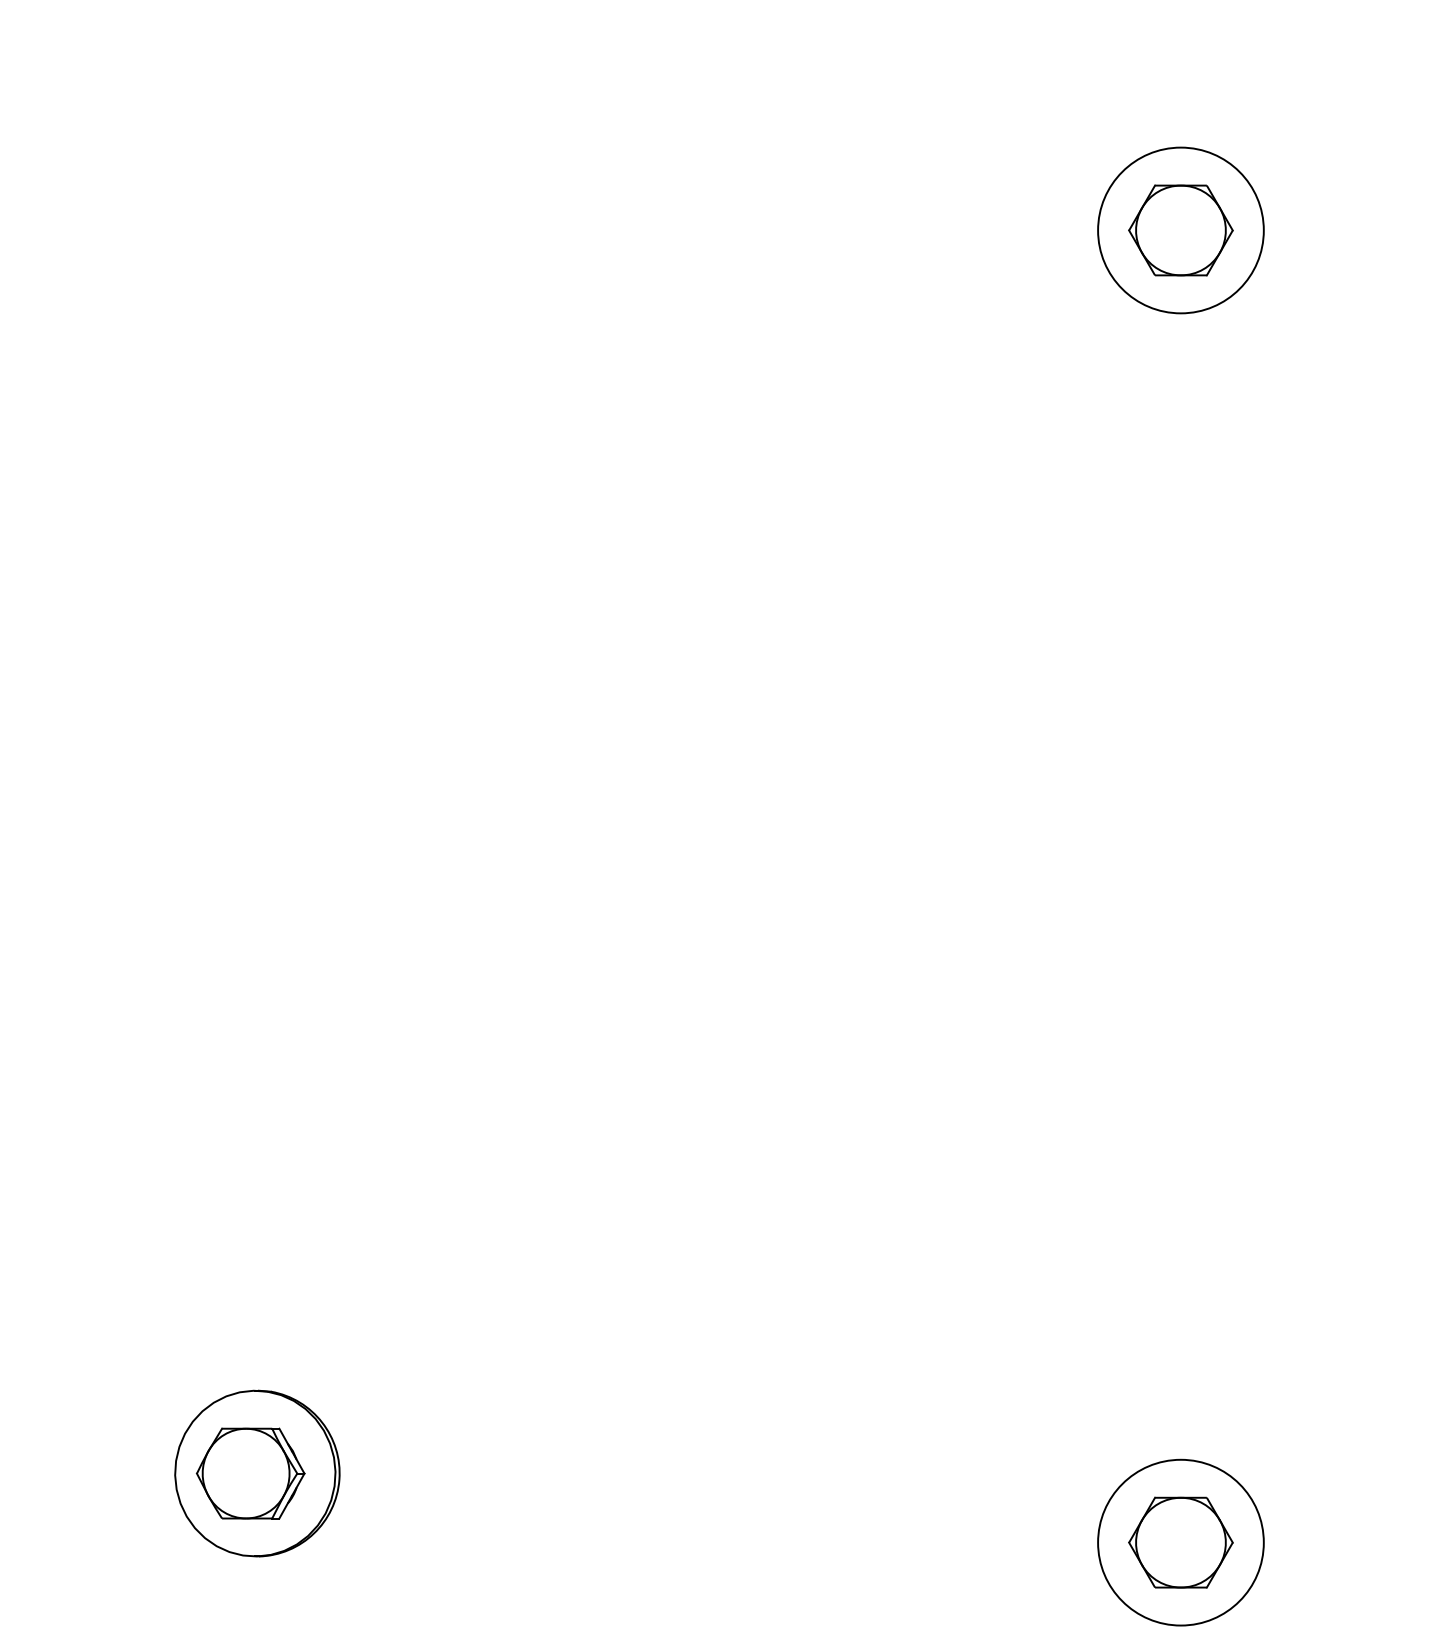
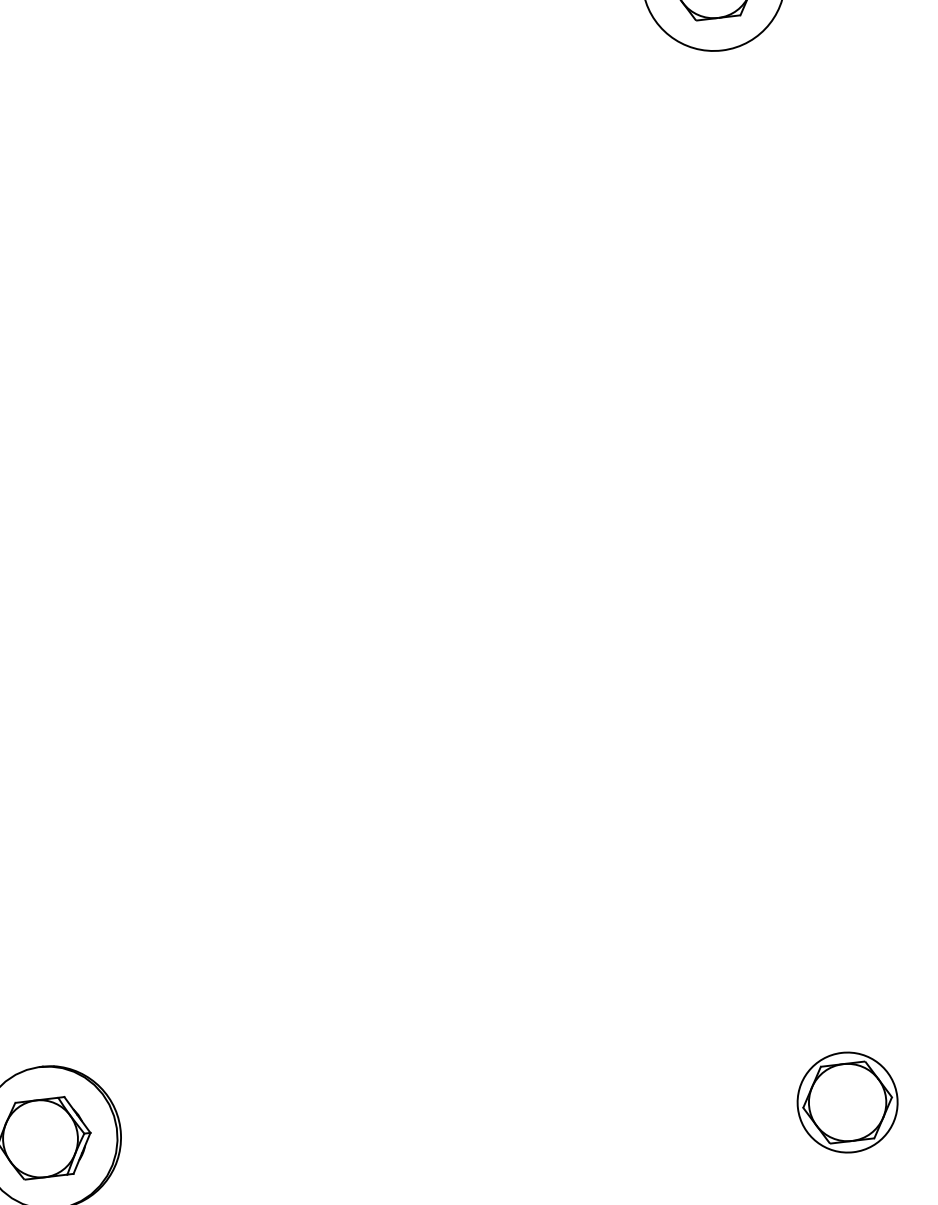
circle: (1180, 1542) -> (847, 1102), size x0.7

